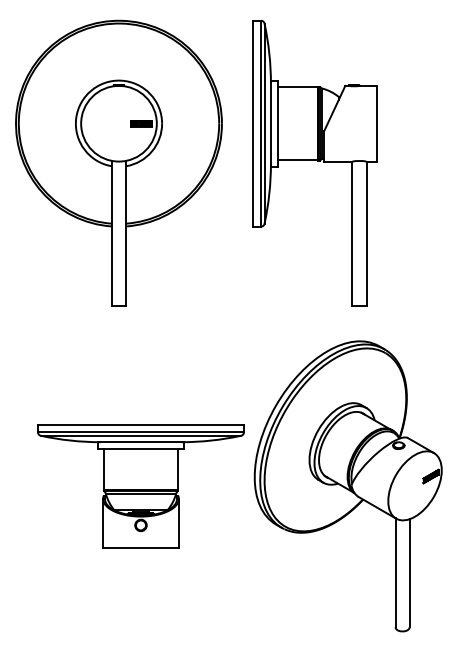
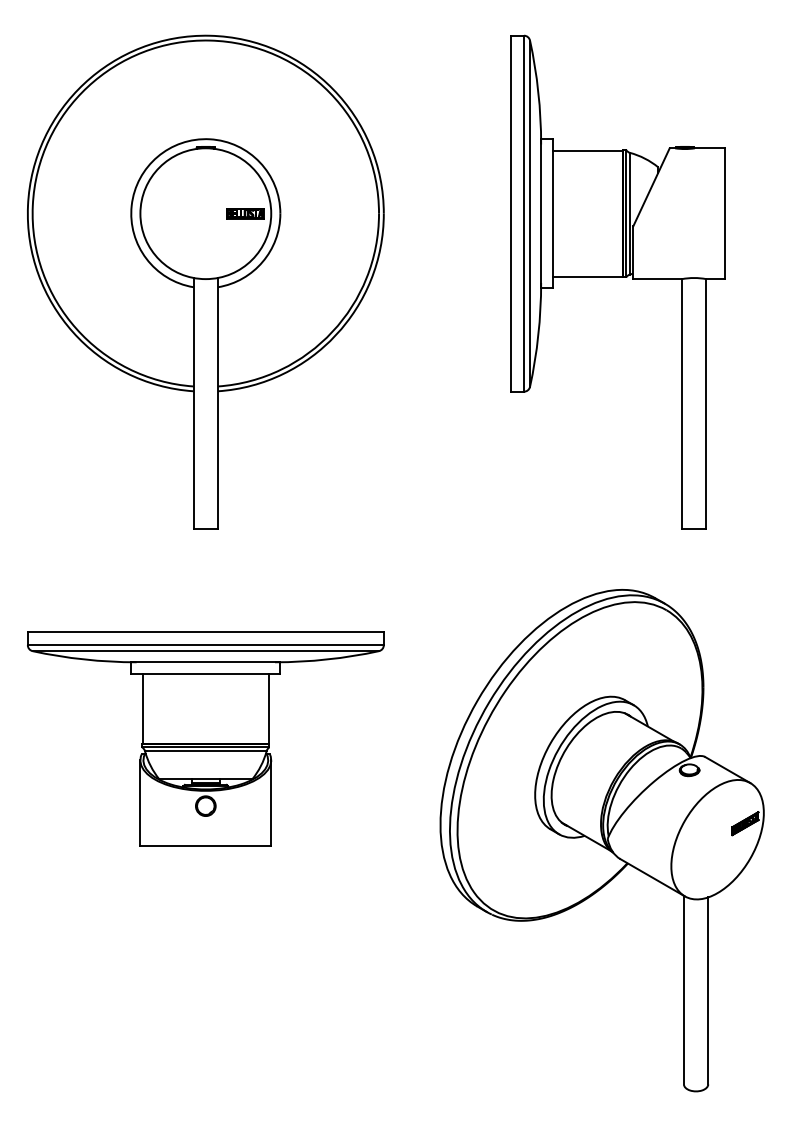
part: (314, 162) -> (616, 280), moved
part: (140, 486) -> (204, 738), moved

